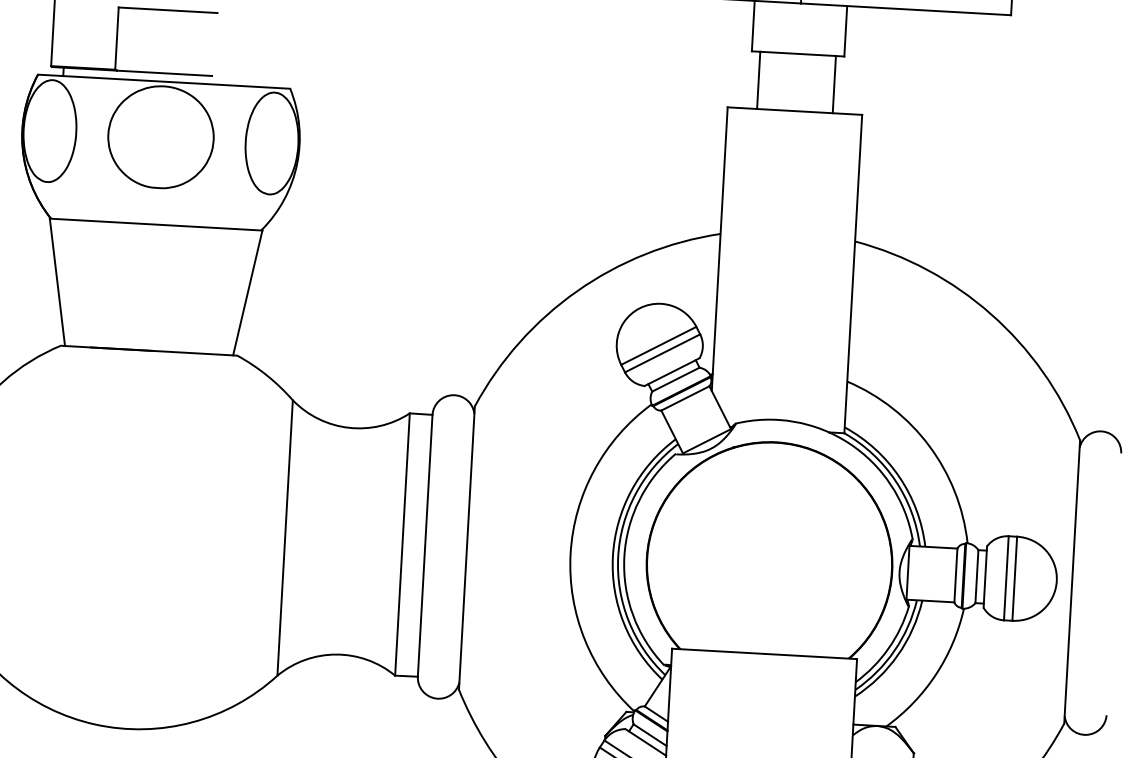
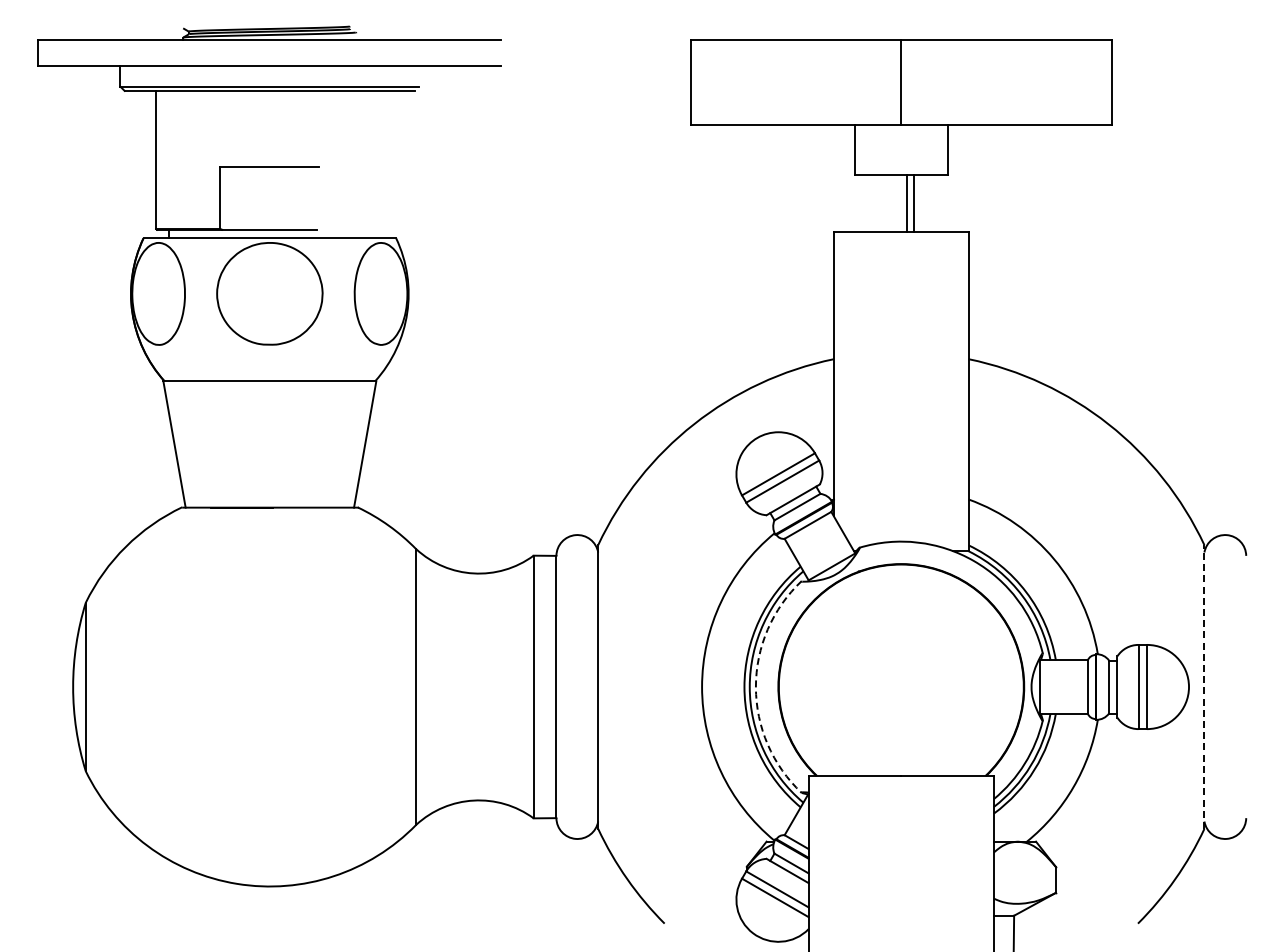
line: (758, 80) -> (914, 203), moved
line: (834, 84) -> (907, 203), moved
arc: (623, 557) -> (755, 687), solid -> dashed
line: (1072, 582) -> (1204, 687), solid -> dashed

